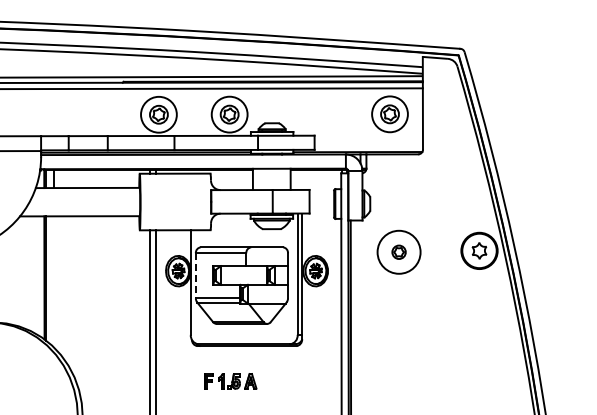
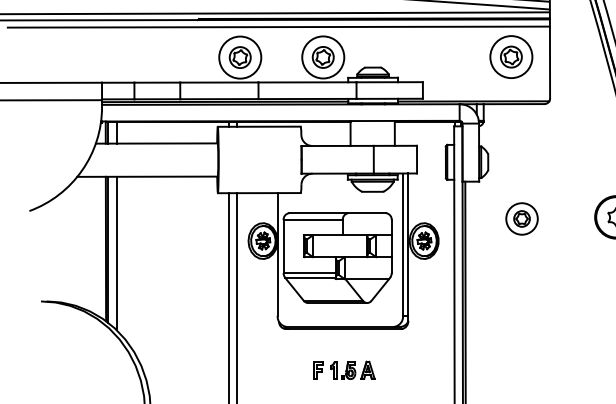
circle: (398, 251) -> (521, 218), size x0.62
line: (195, 276) -> (283, 247), dashed -> solid
line: (53, 281) -> (116, 253), added
part: (230, 381) -> (344, 370), moved

